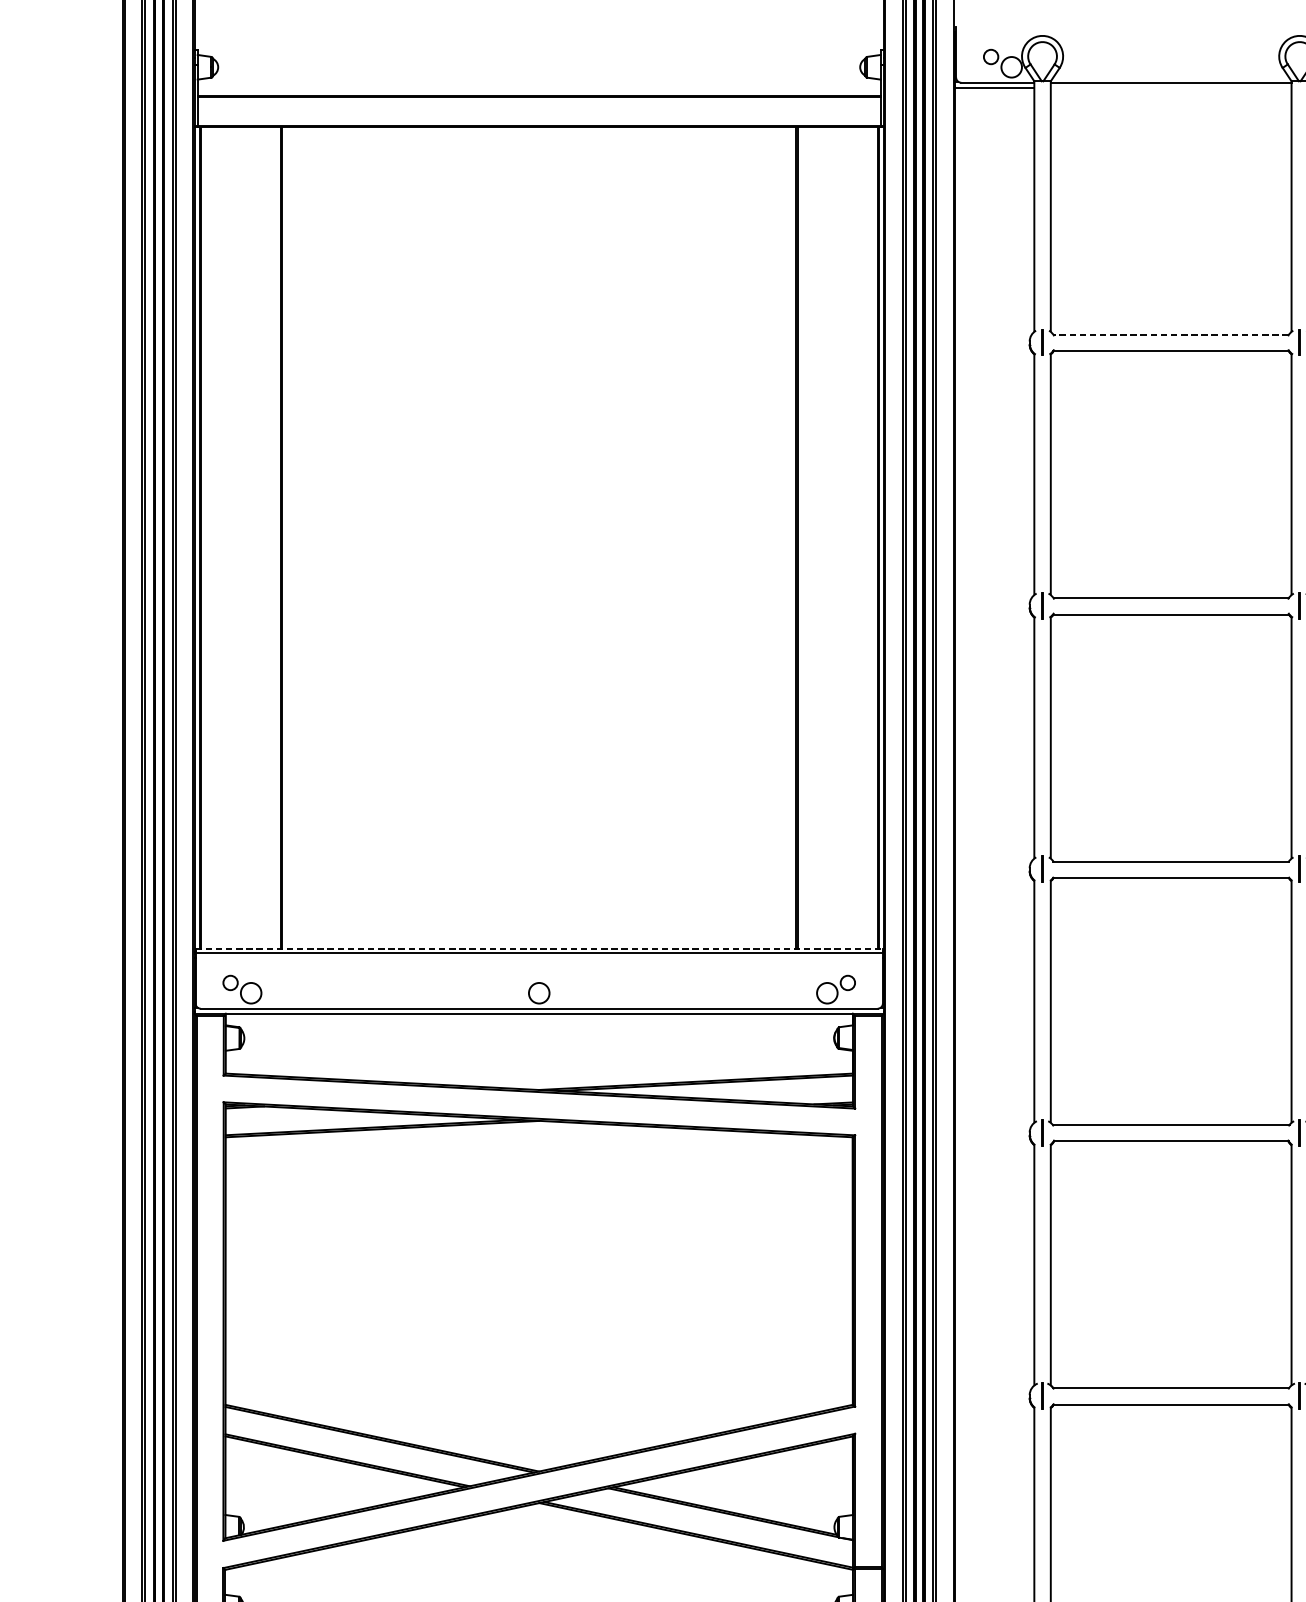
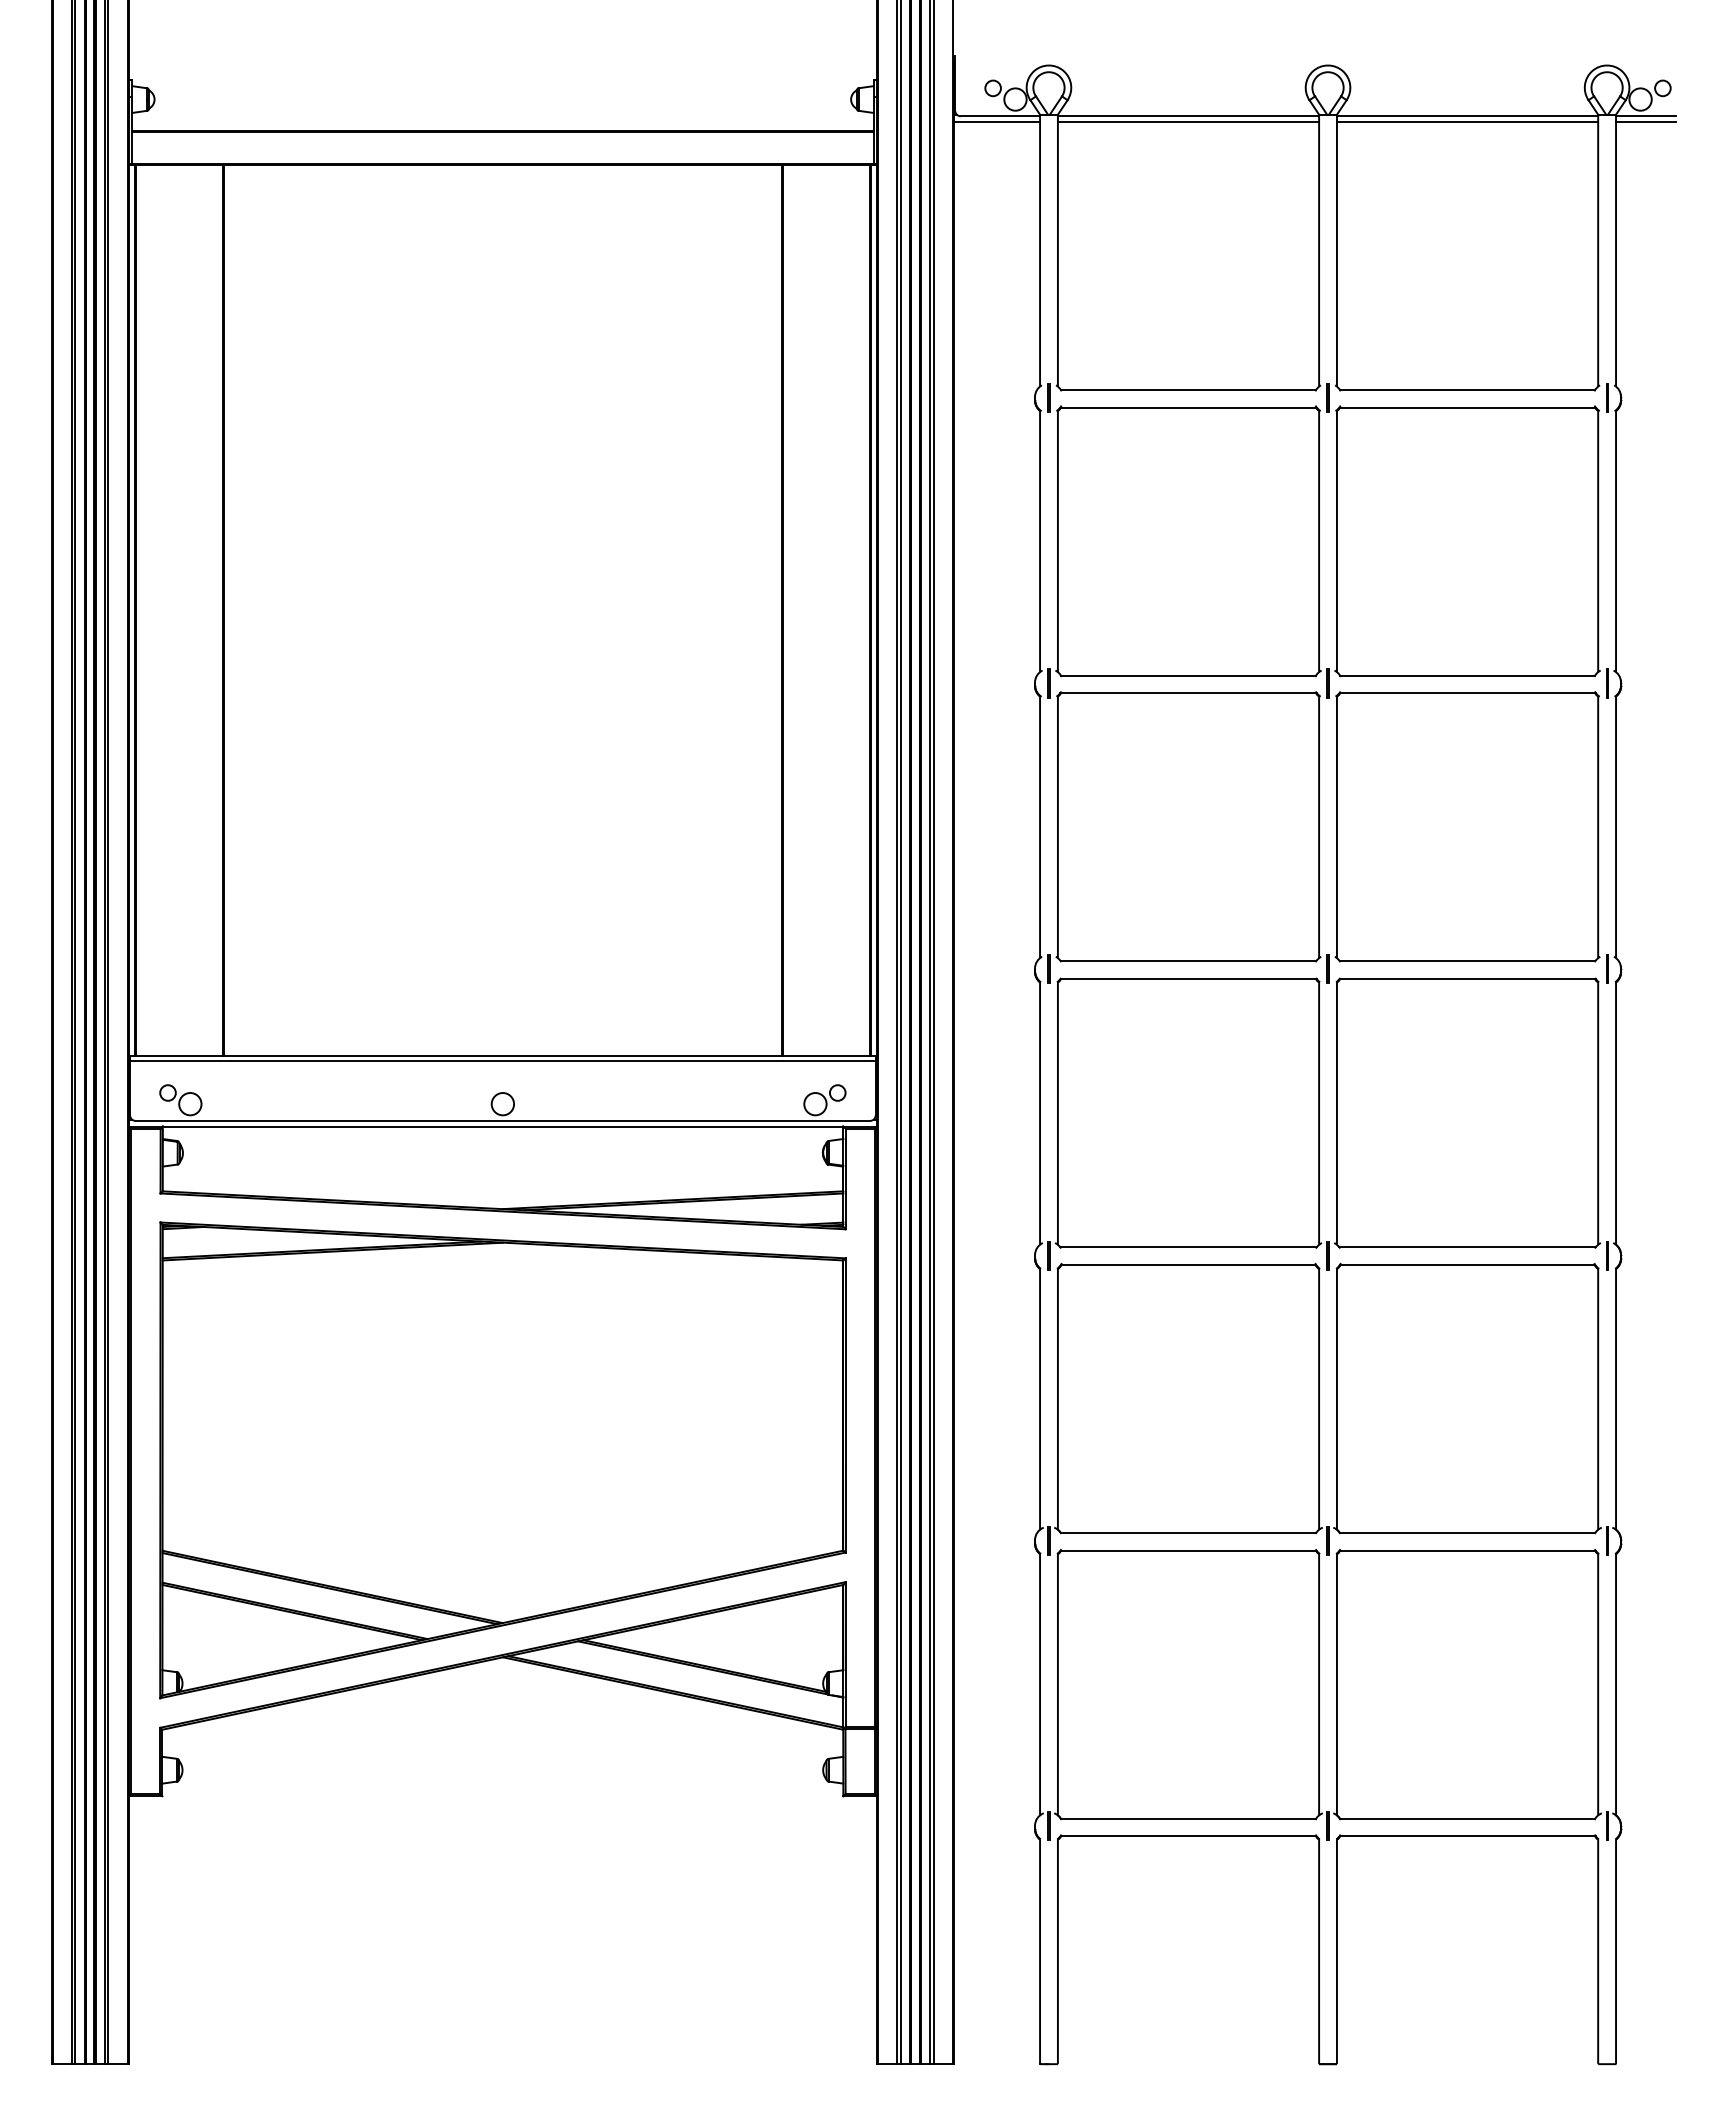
line: (1171, 87) -> (1188, 121), added
line: (1171, 334) -> (1188, 389), dashed -> solid
line: (538, 949) -> (502, 1056), dashed -> solid

